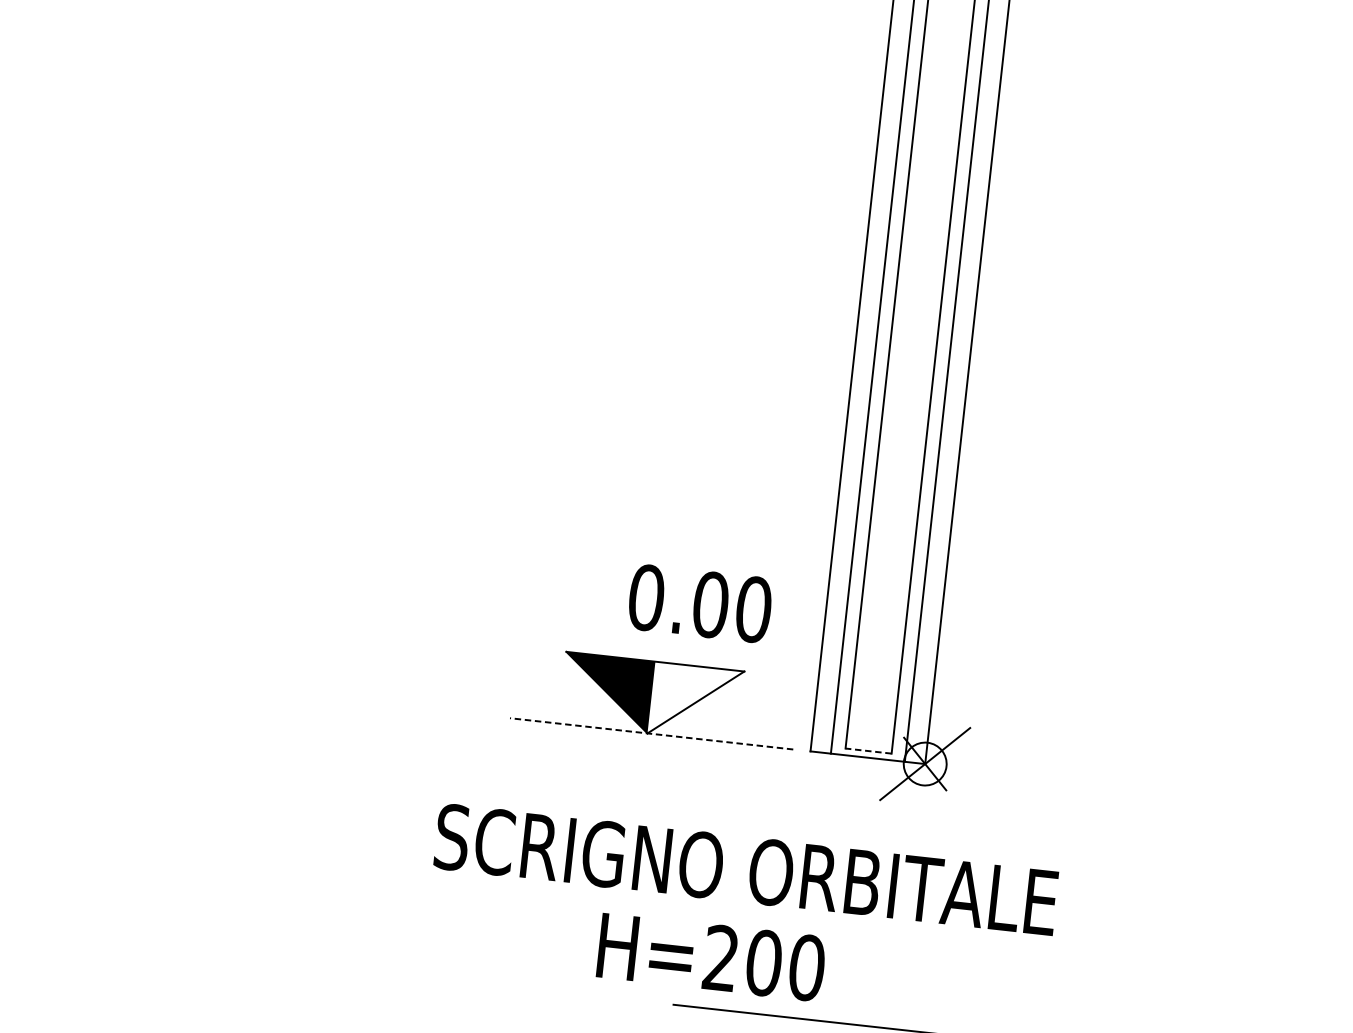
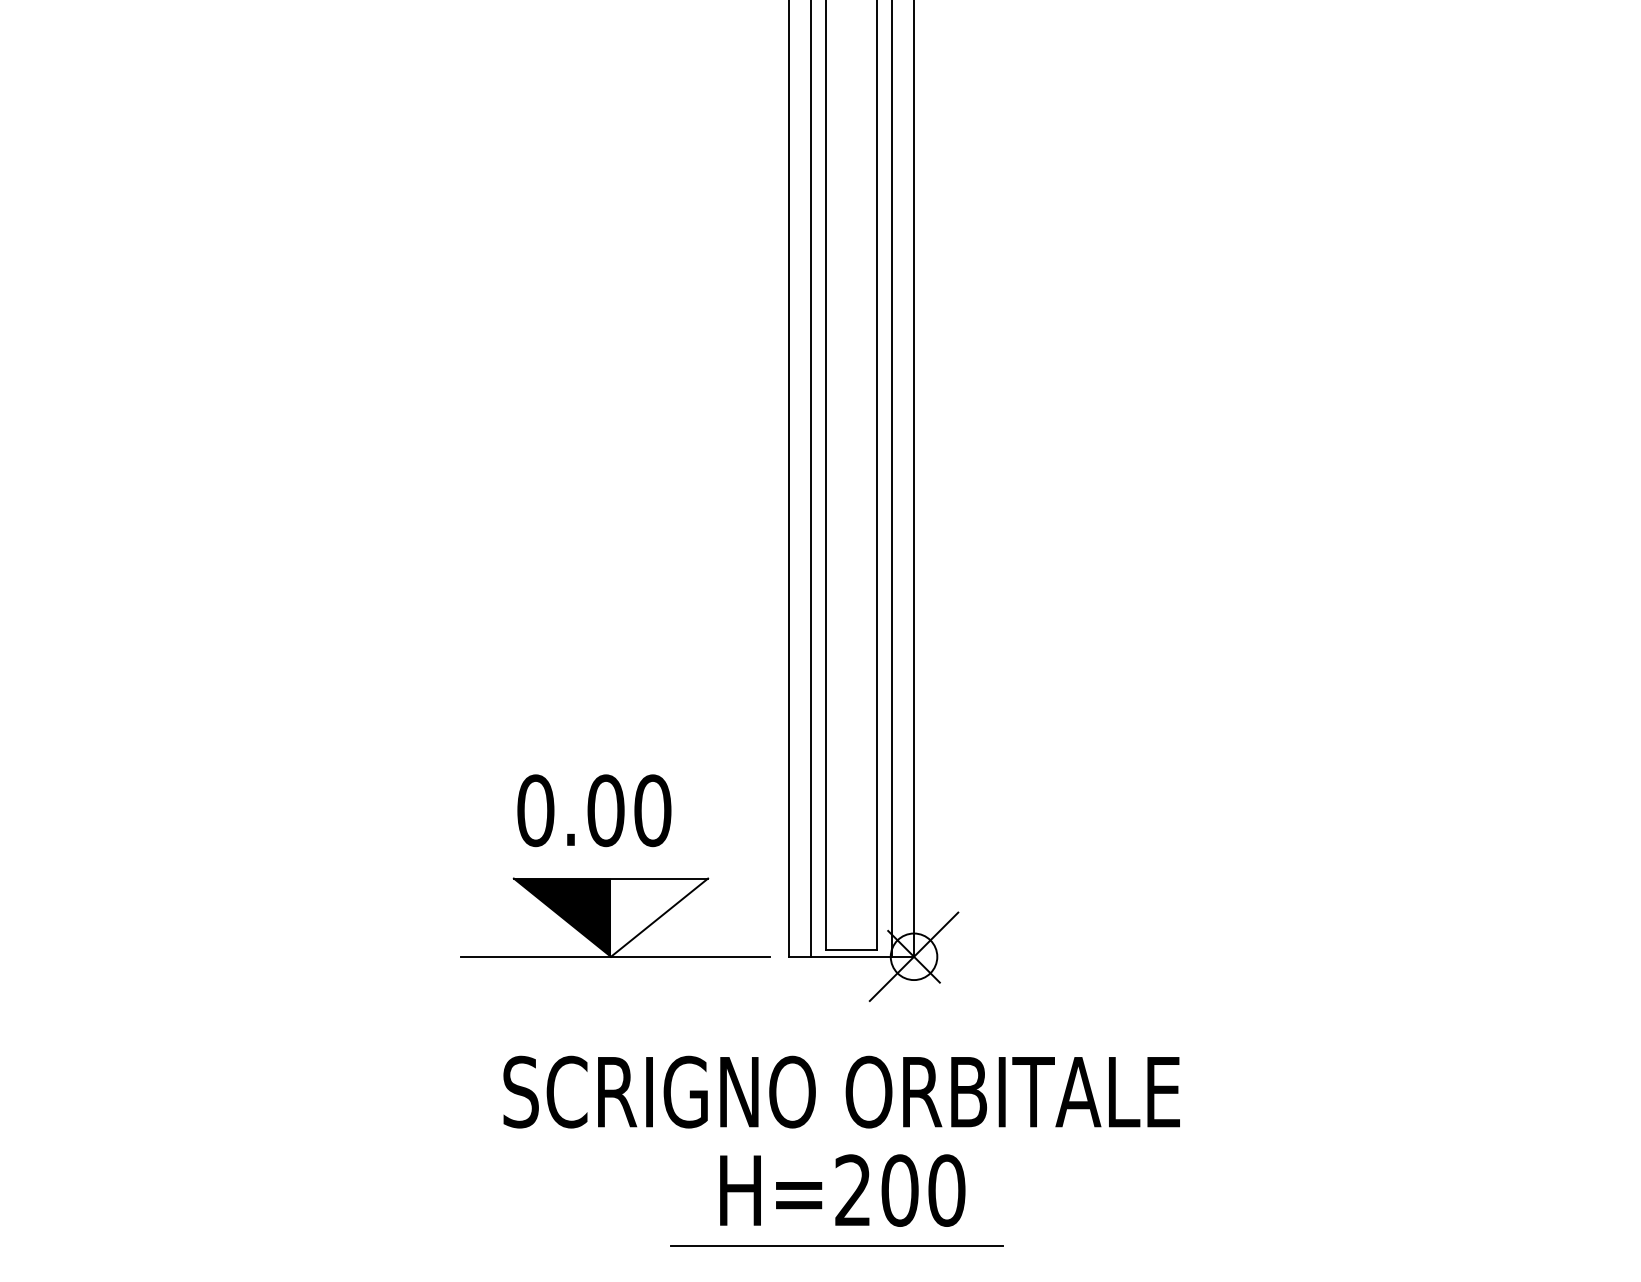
text: (700, 603) -> (594, 810), moved
line: (651, 733) -> (615, 956), dashed -> solid
line: (867, 750) -> (850, 949), dashed -> solid
text: (746, 869) -> (841, 1091), moved
text: (711, 957) -> (842, 1190), moved

